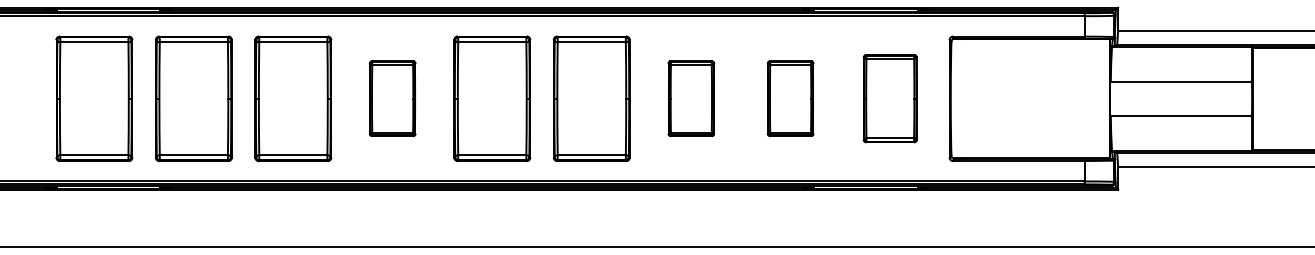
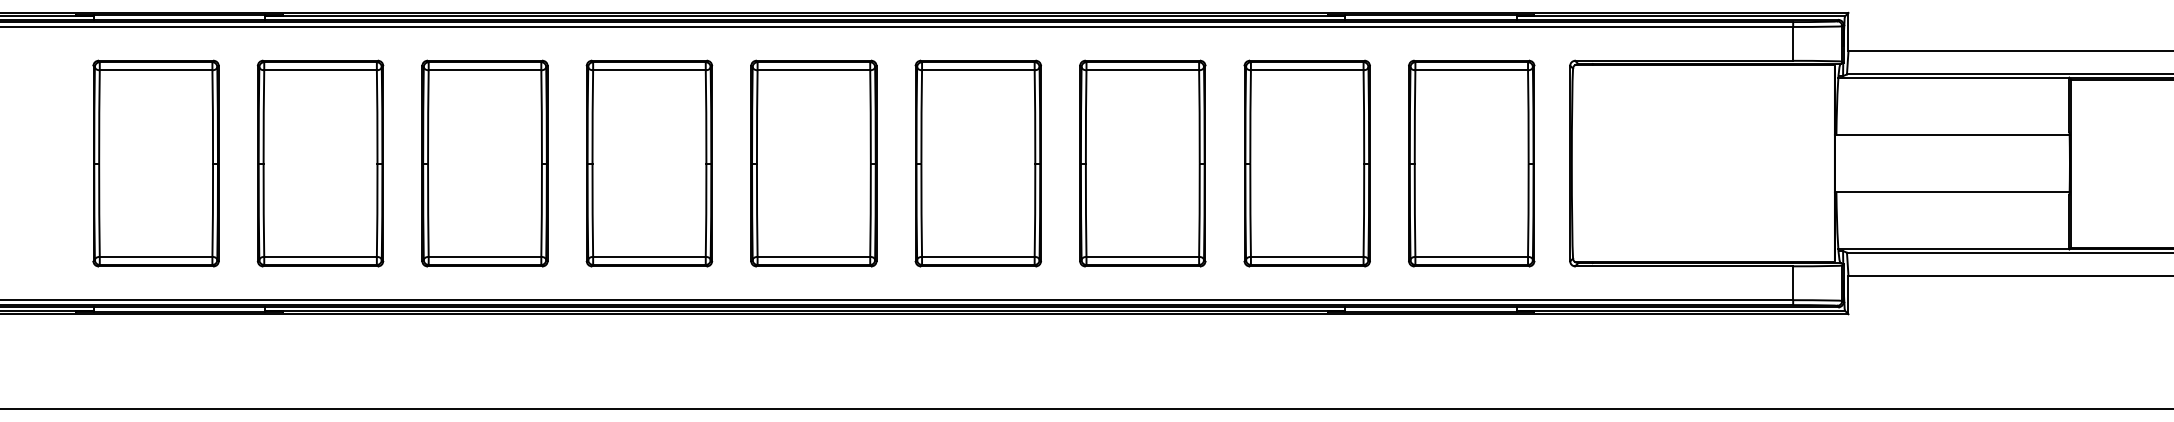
part: (392, 98) -> (648, 163), size x1.67
part: (691, 98) -> (1143, 163), size x1.67
part: (790, 98) -> (1306, 163), size x1.67
part: (890, 98) -> (1472, 163), size x1.43

